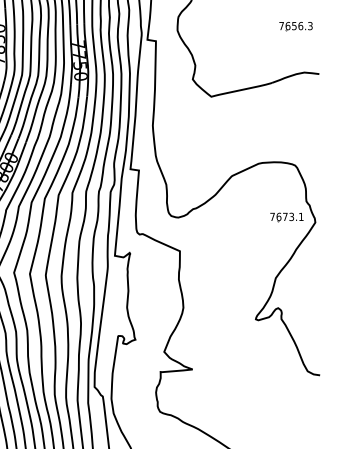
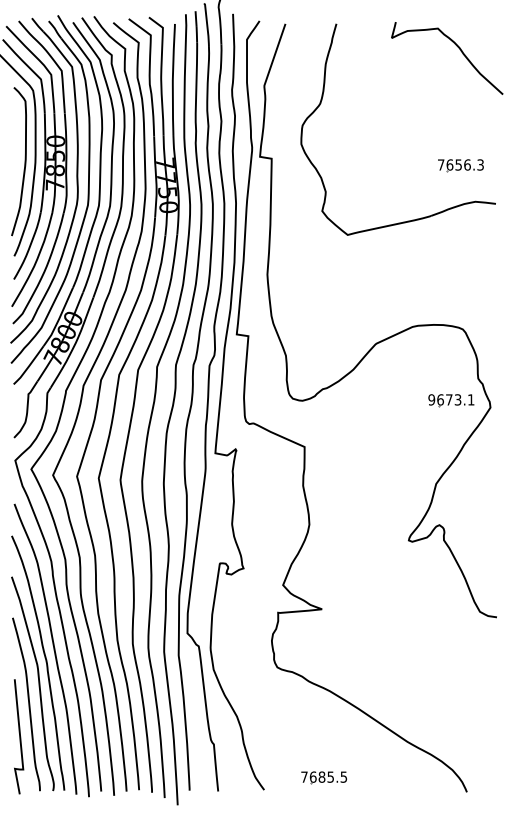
part: (295, 26) -> (460, 165), moved
text: (272, 216) -> (431, 399), 7673.1 -> 9673.1

